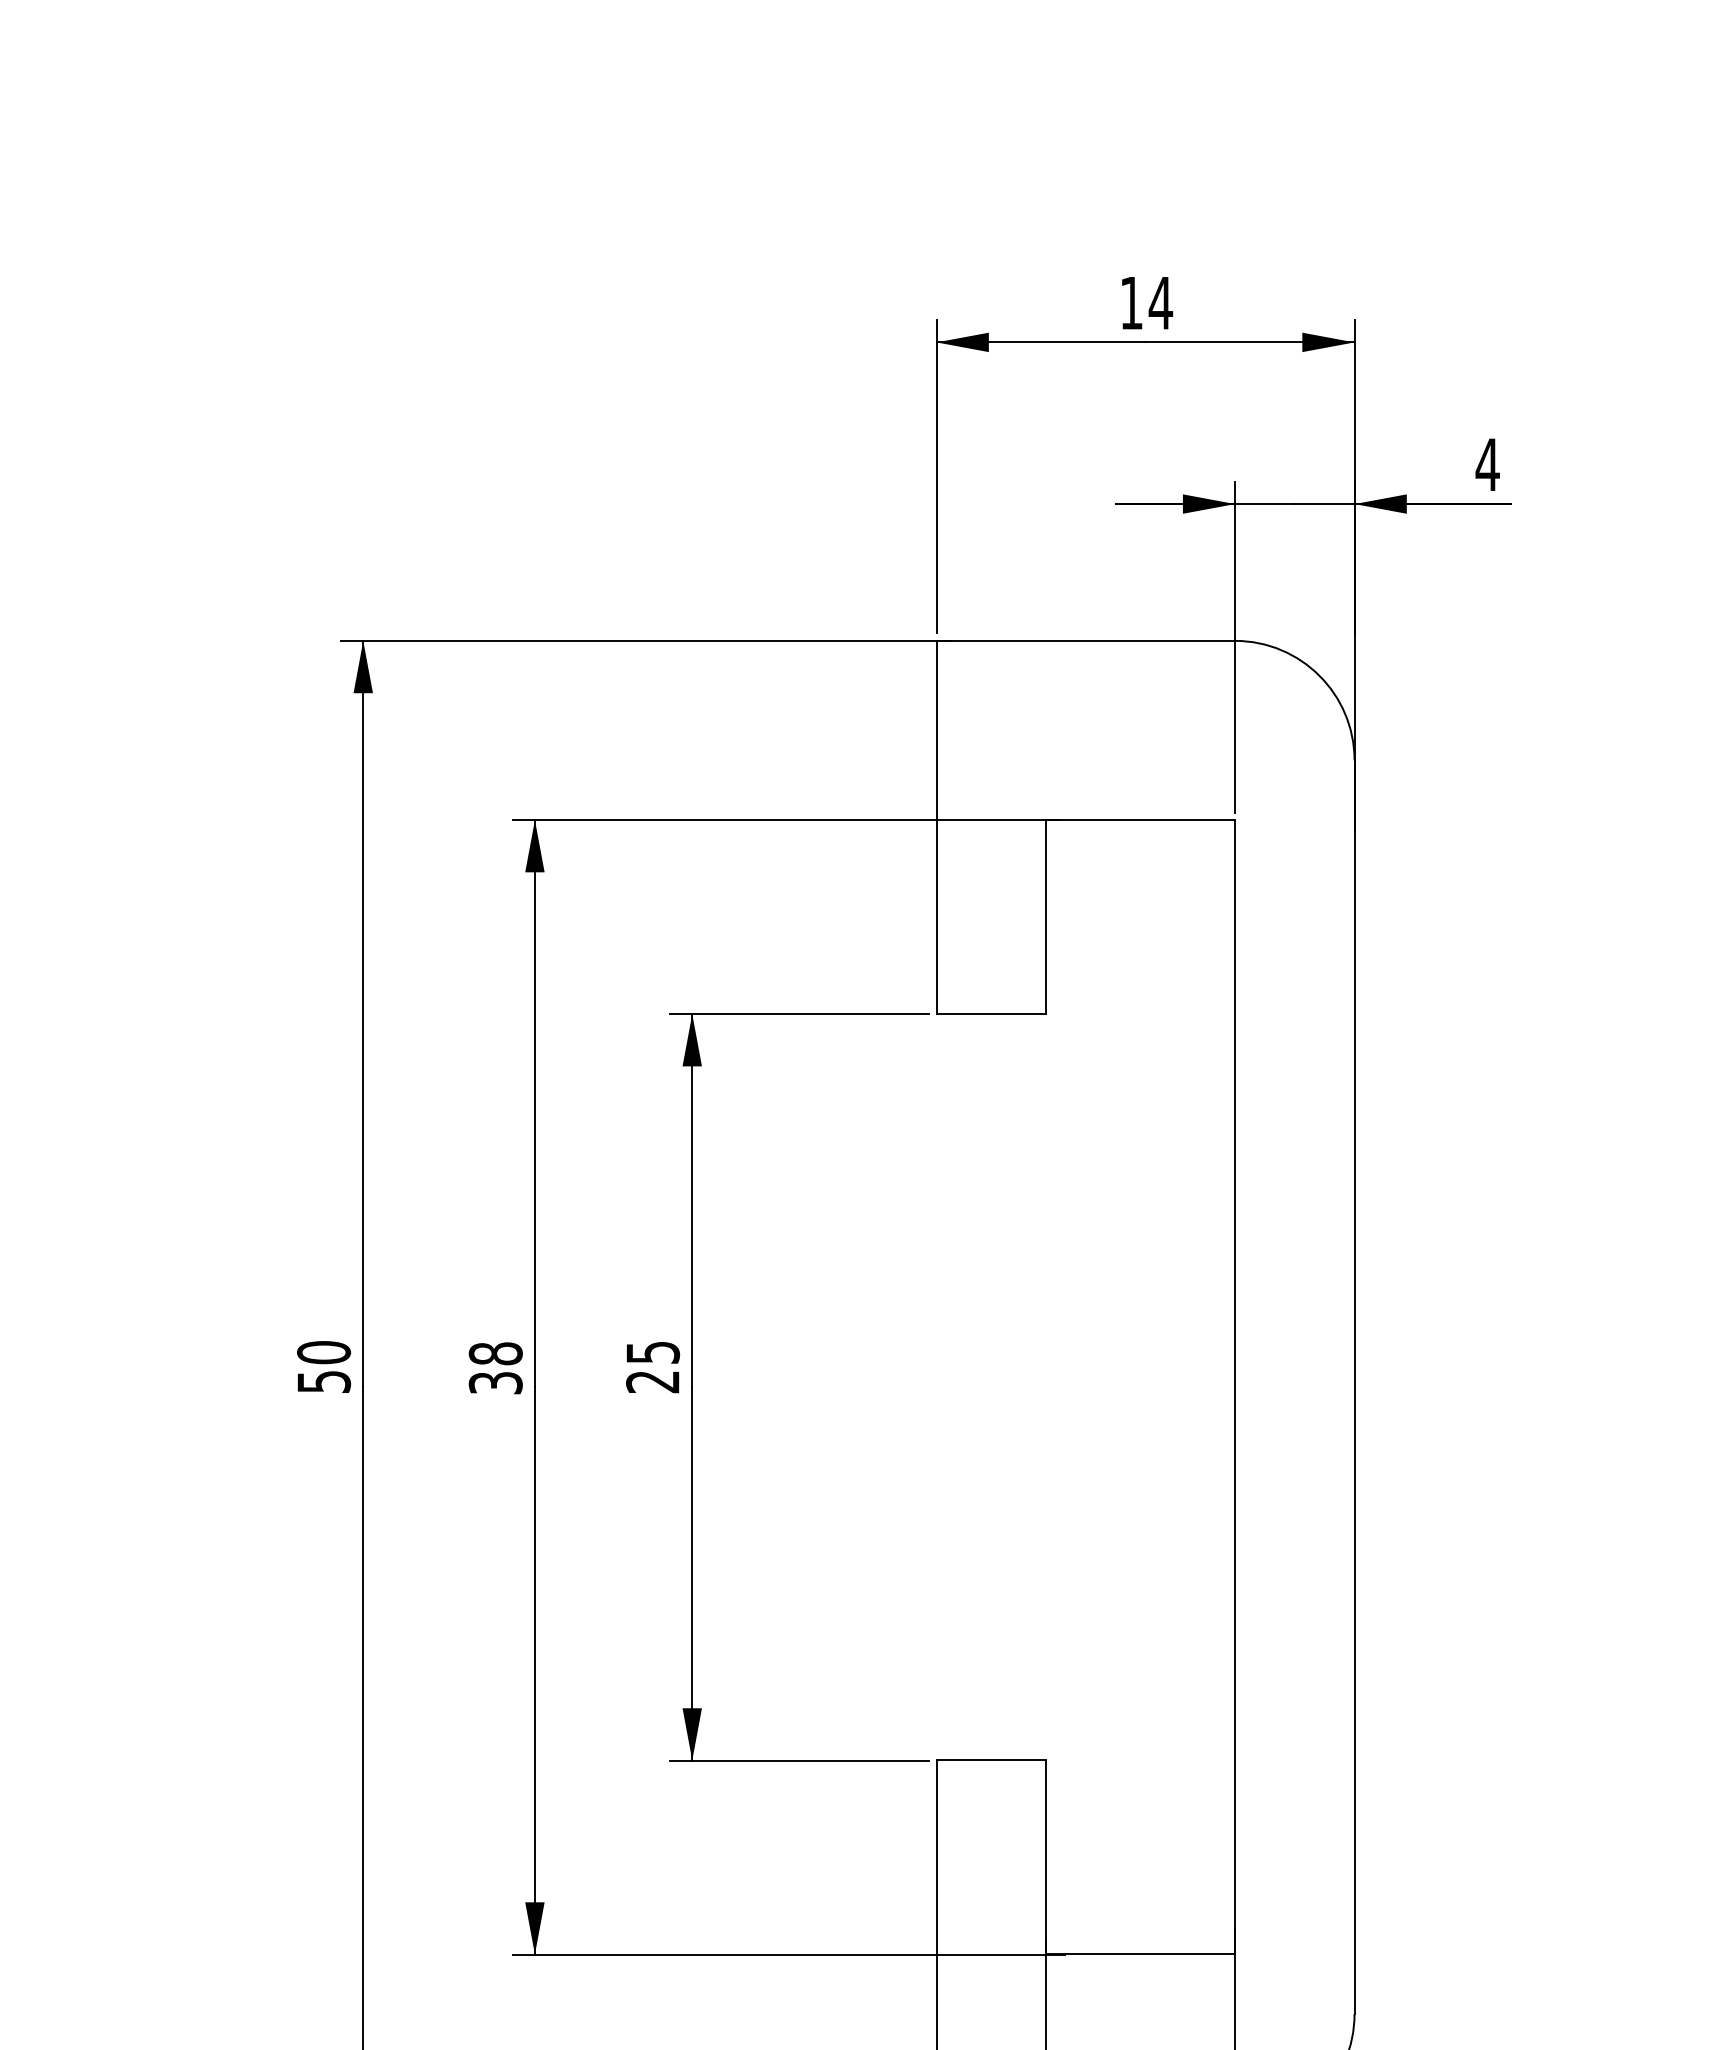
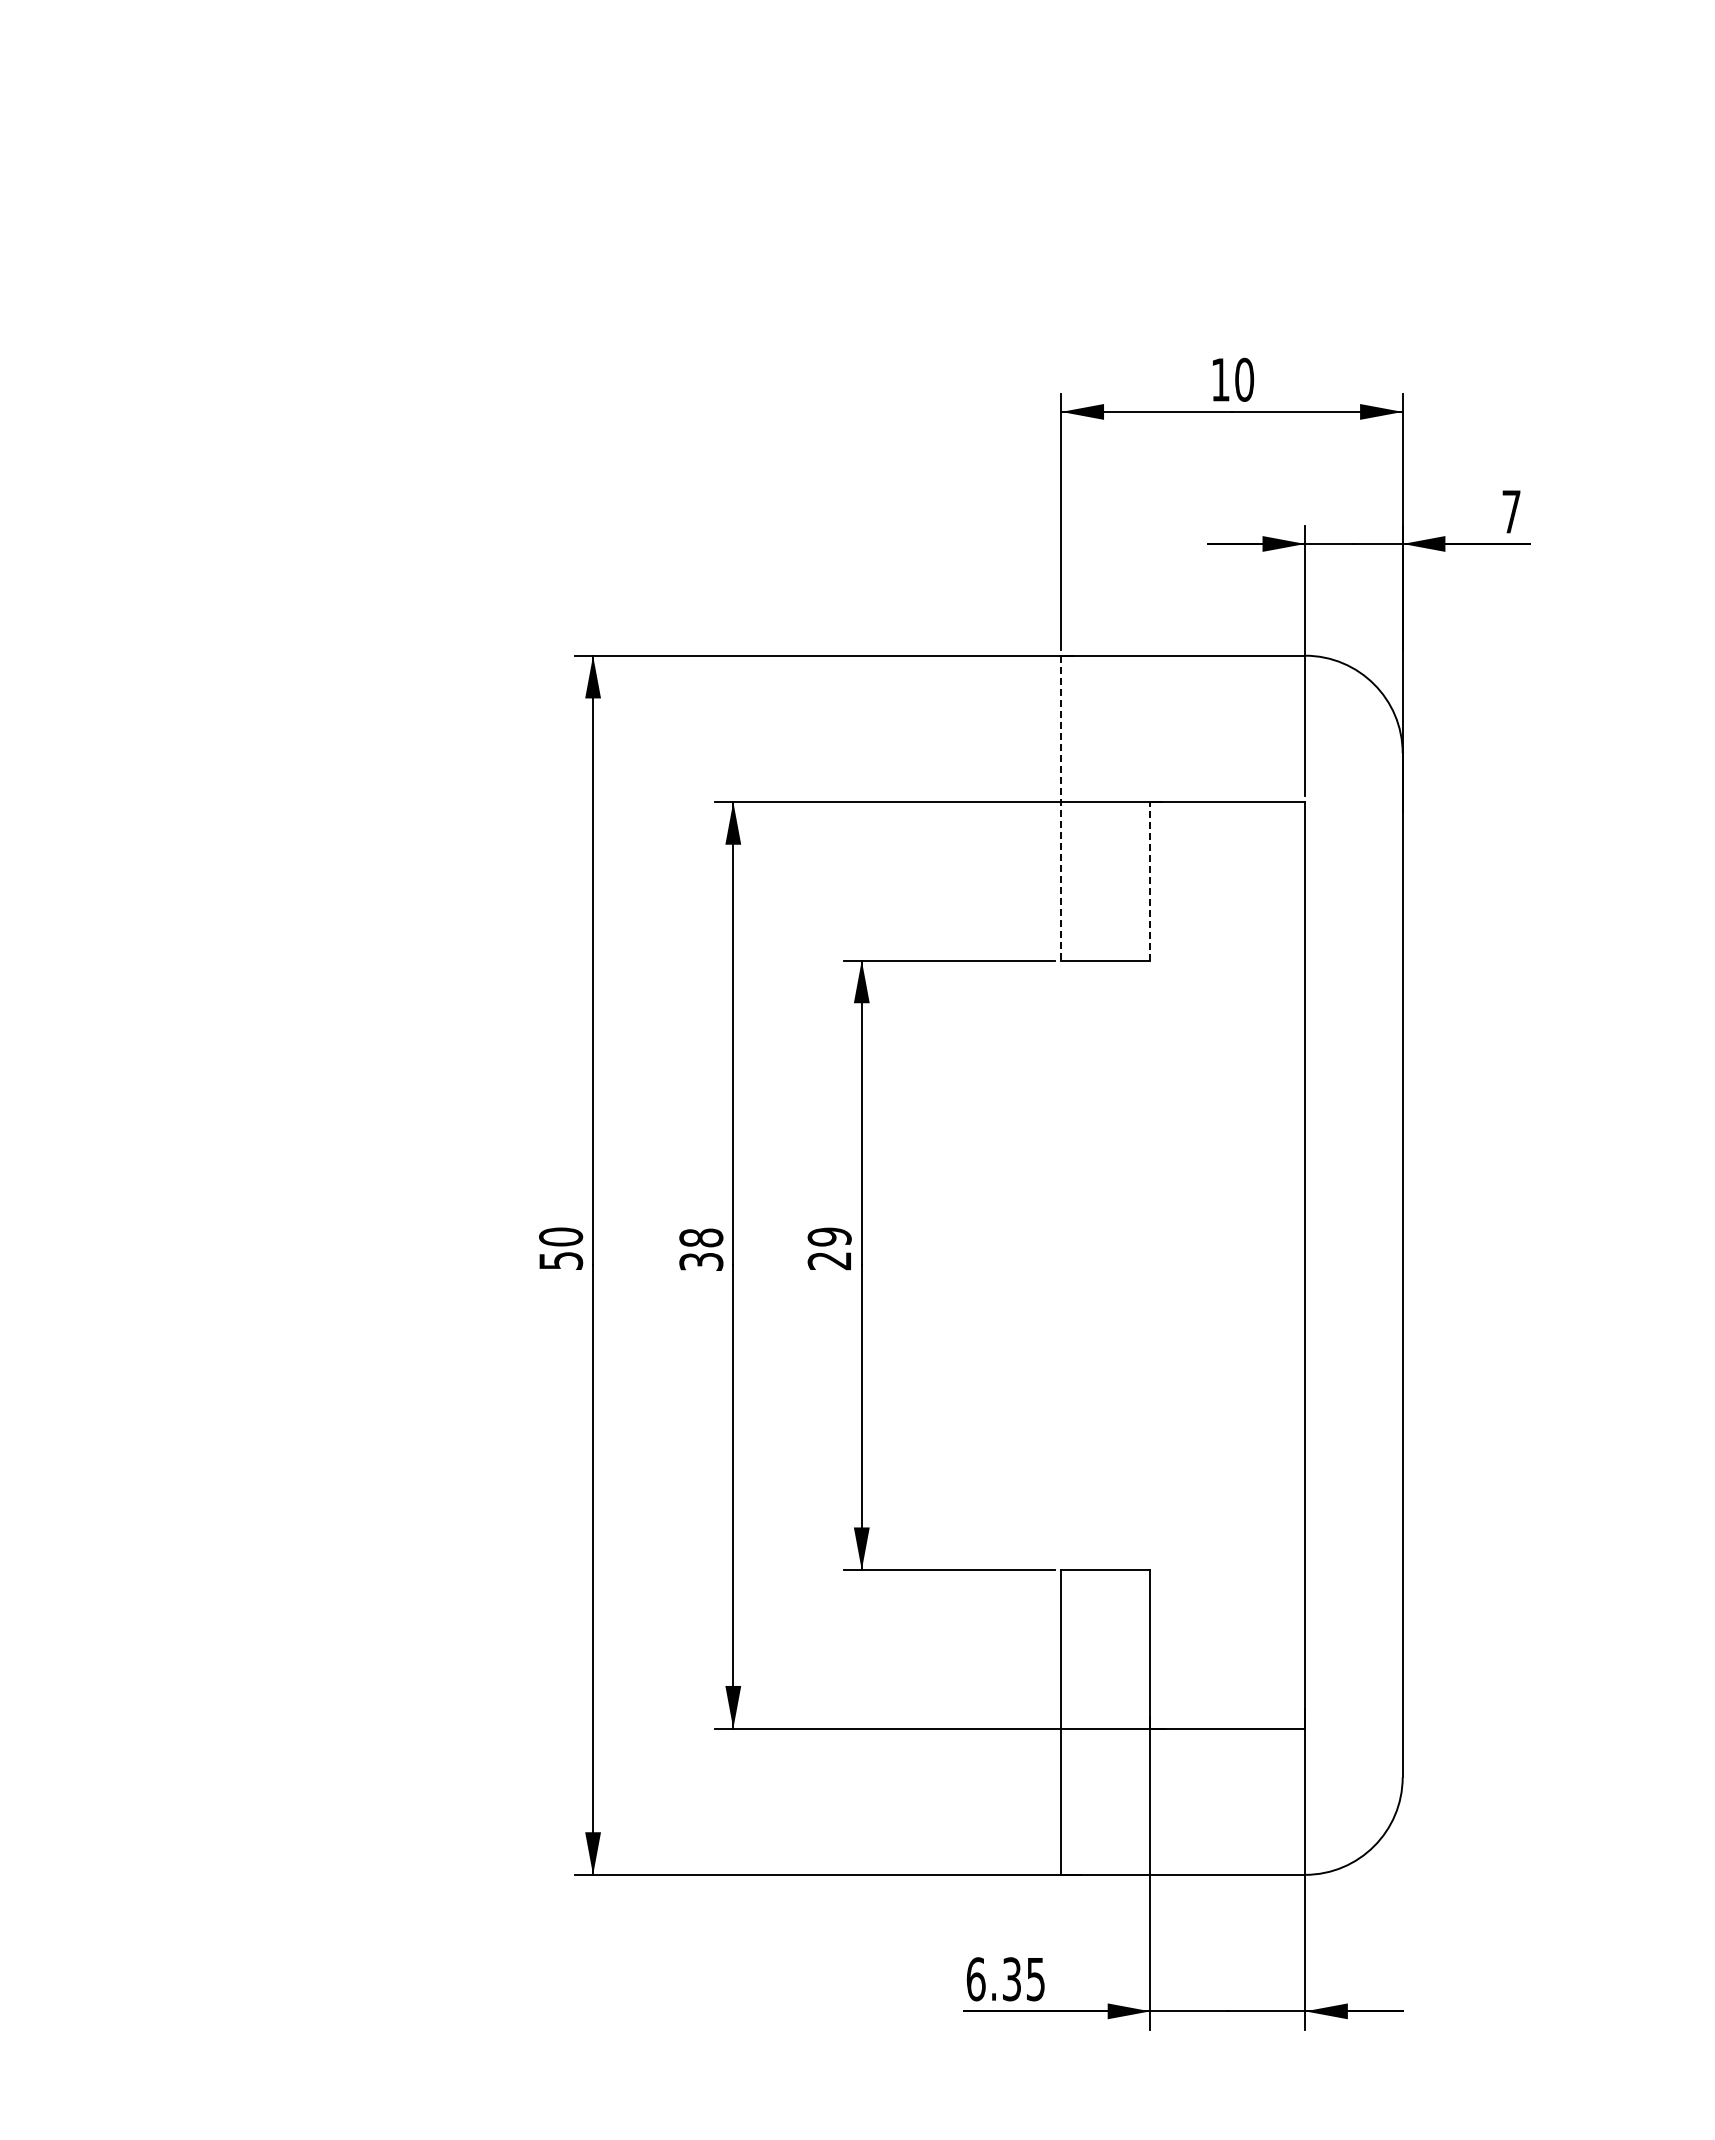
text: (1160, 302) -> (1244, 379), 14 -> 10
text: (1487, 464) -> (1511, 511), 4 -> 7
line: (936, 827) -> (1061, 808), solid -> dashed
line: (1045, 916) -> (1150, 880), solid -> dashed
text: (652, 1352) -> (829, 1236), 25 -> 29

